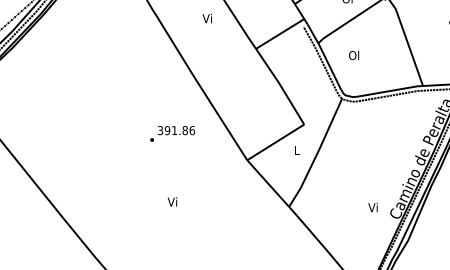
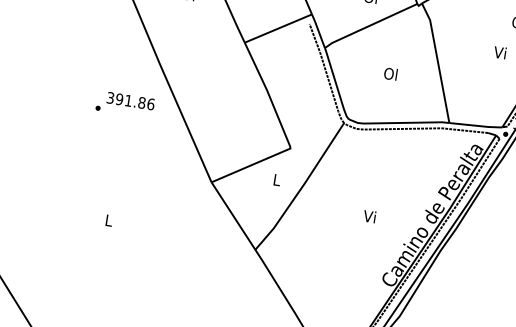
text: (354, 55) -> (391, 74), moved
text: (172, 133) -> (125, 104), moved
text: (172, 201) -> (108, 219), Vi -> L
text: (372, 207) -> (369, 216), moved

